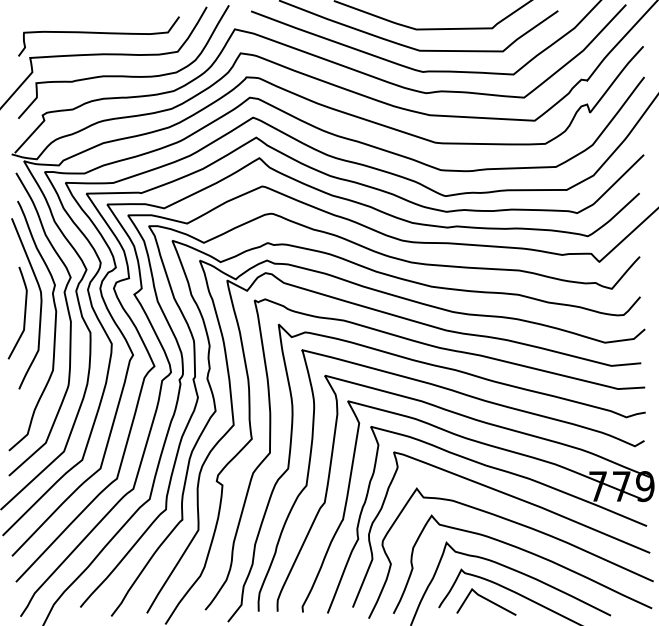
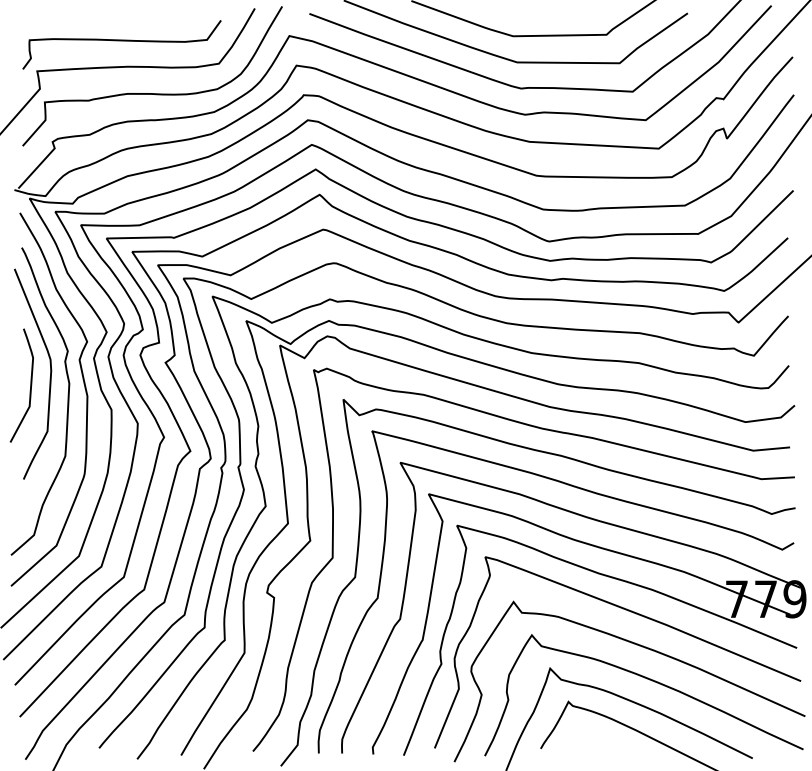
curve: (486, 600) -> (599, 739), removed

